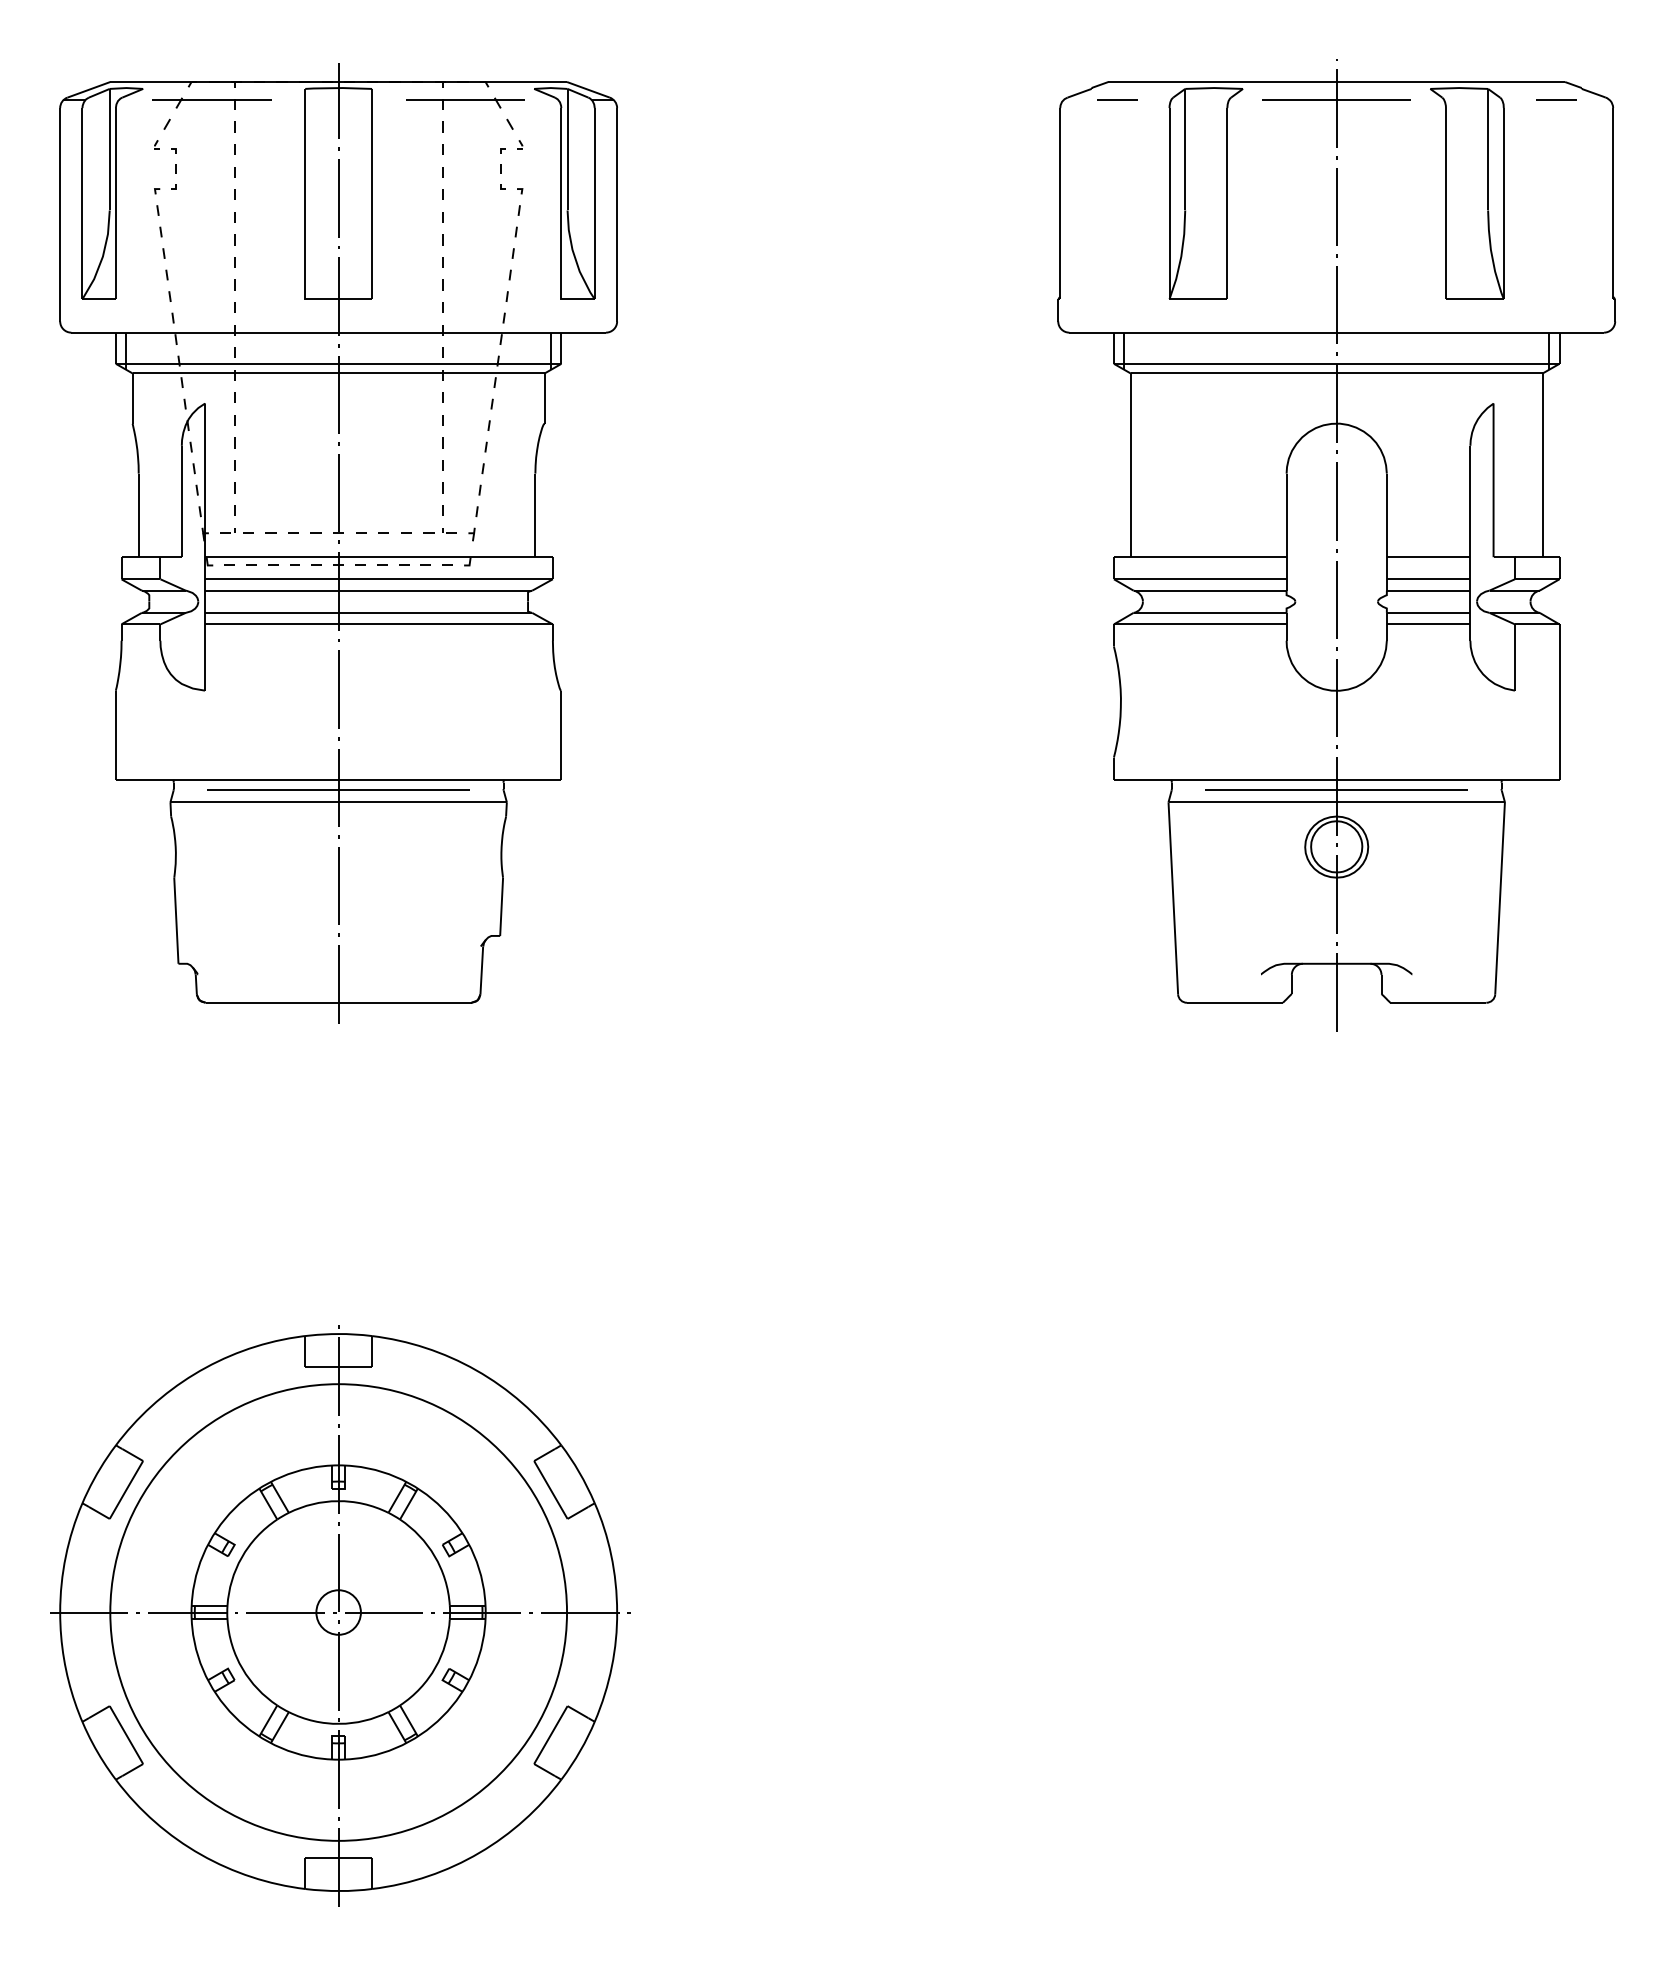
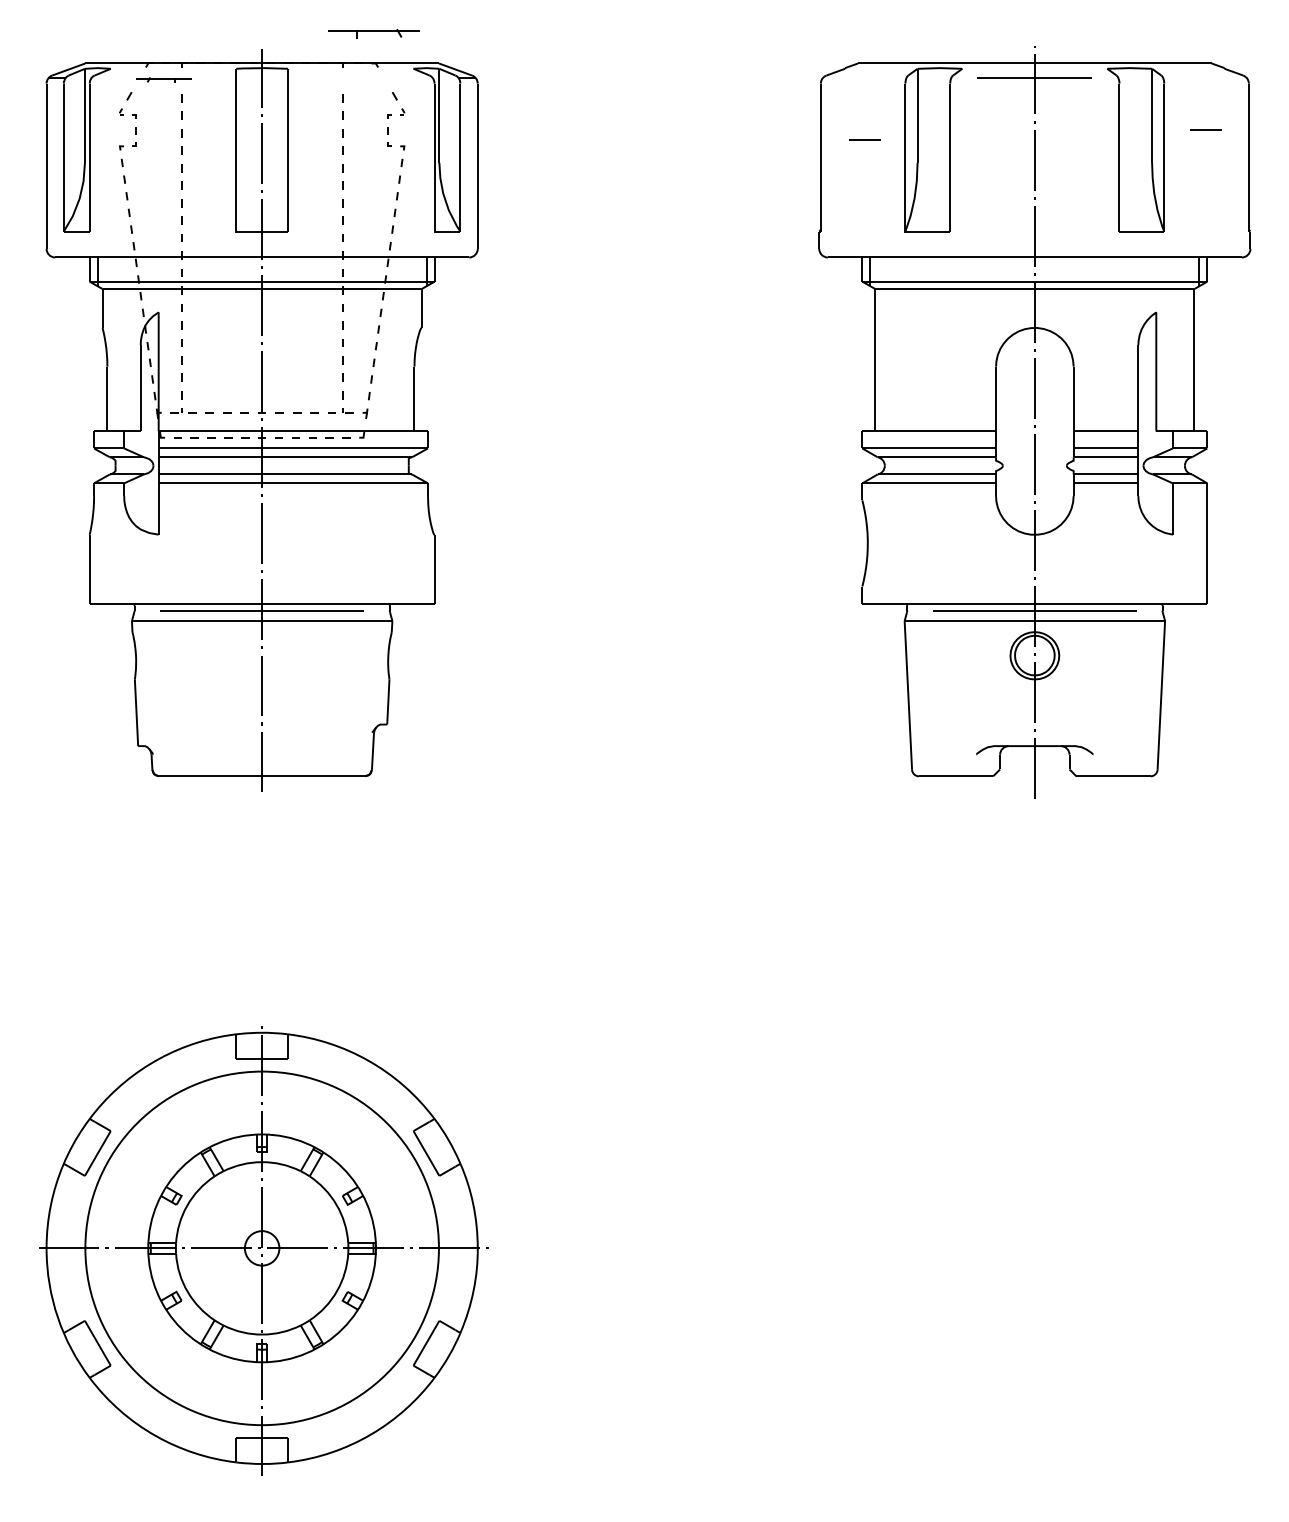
line: (1117, 99) -> (865, 139), moved
line: (1556, 99) -> (1206, 129), moved
part: (211, 103) -> (163, 80), size x0.6
part: (465, 103) -> (374, 33), moved

